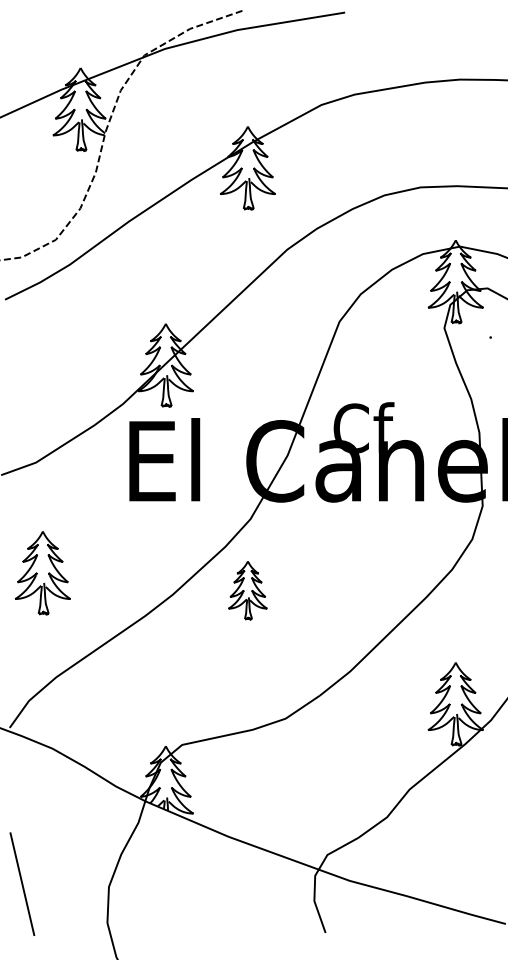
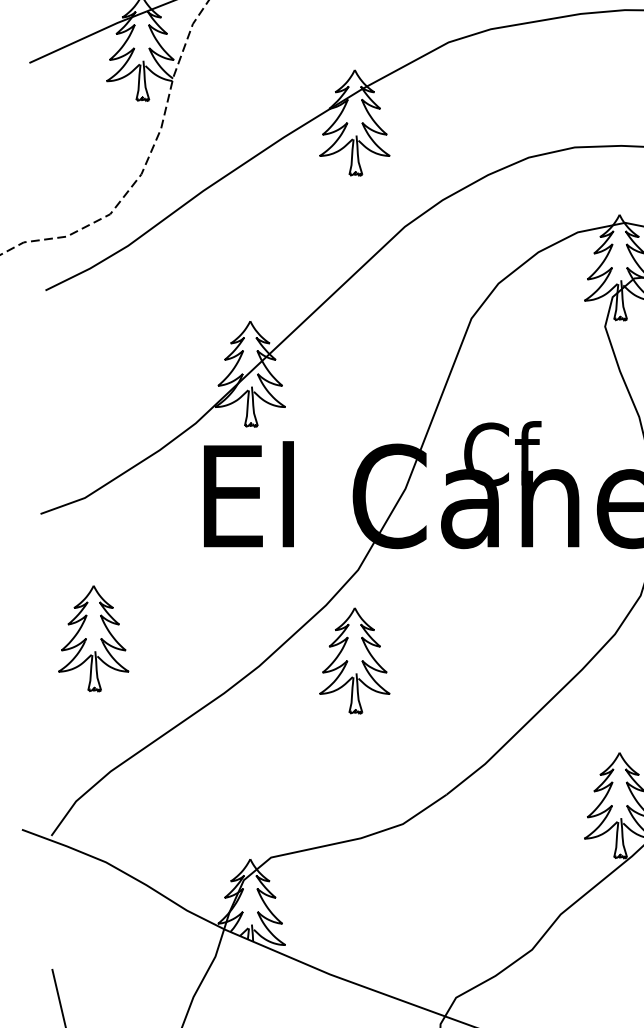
part: (247, 590) -> (354, 660), size x1.43

